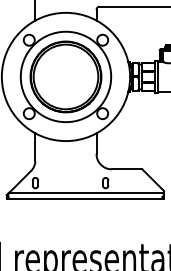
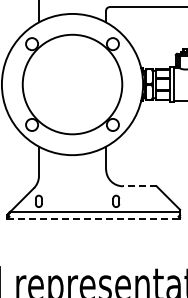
part: (65, 76) -> (72, 84), removed
line: (126, 169) -> (139, 186), solid -> dashed
line: (85, 198) -> (94, 218), solid -> dashed

